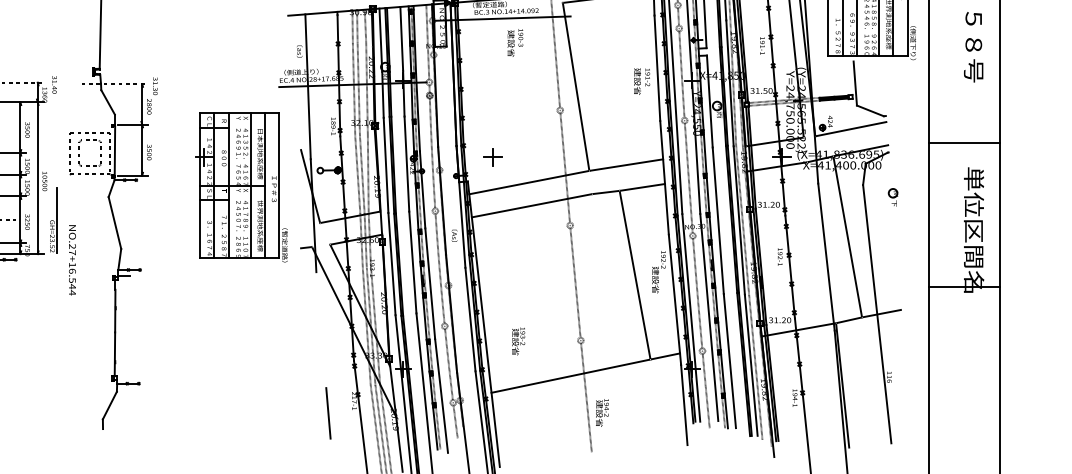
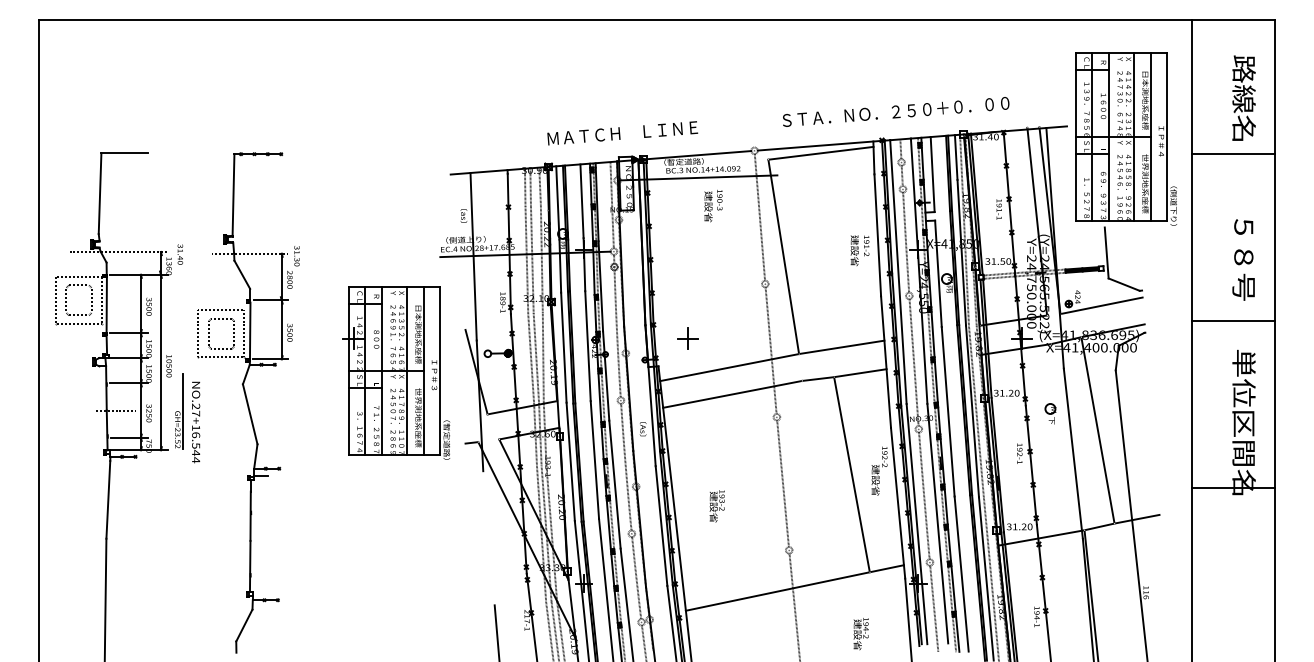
text: (973, 46) -> (1243, 259), moved
part: (893, 197) -> (1050, 413), moved
text: (72, 260) -> (196, 422), moved
text: (517, 341) -> (716, 506), moved
text: (601, 413) -> (860, 634), moved

